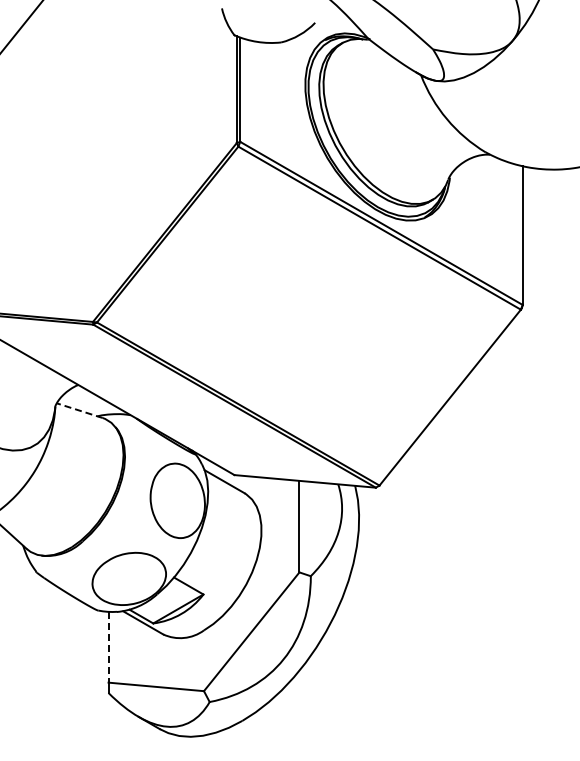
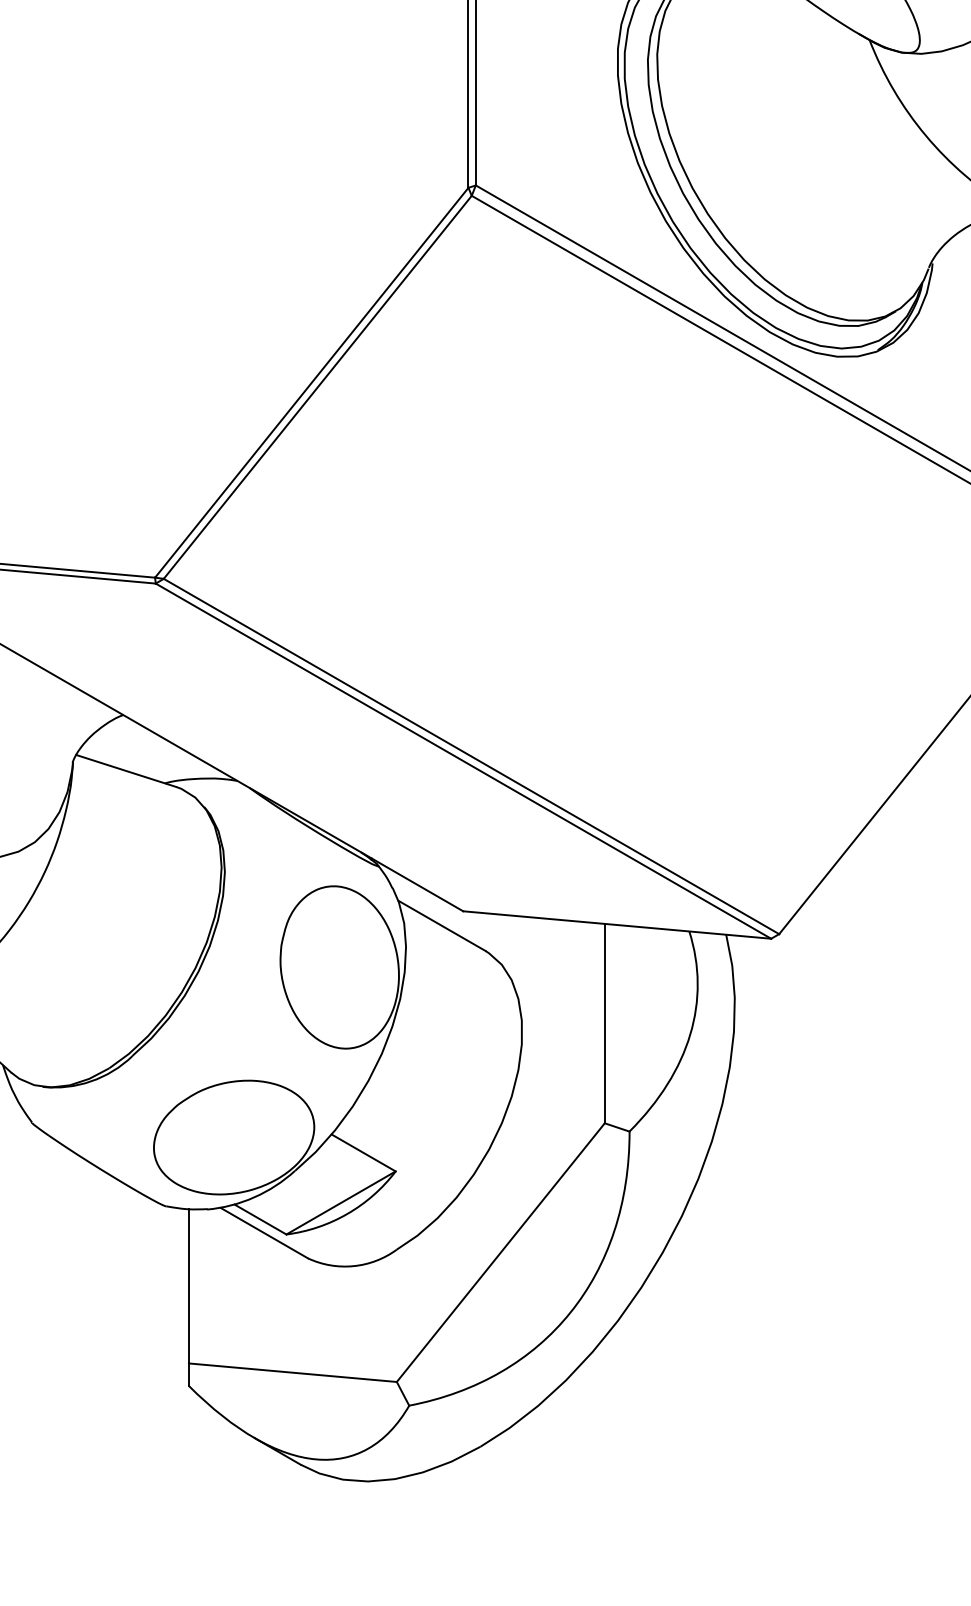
line: (79, 410) -> (125, 770), dashed -> solid
line: (108, 647) -> (188, 1286), dashed -> solid

